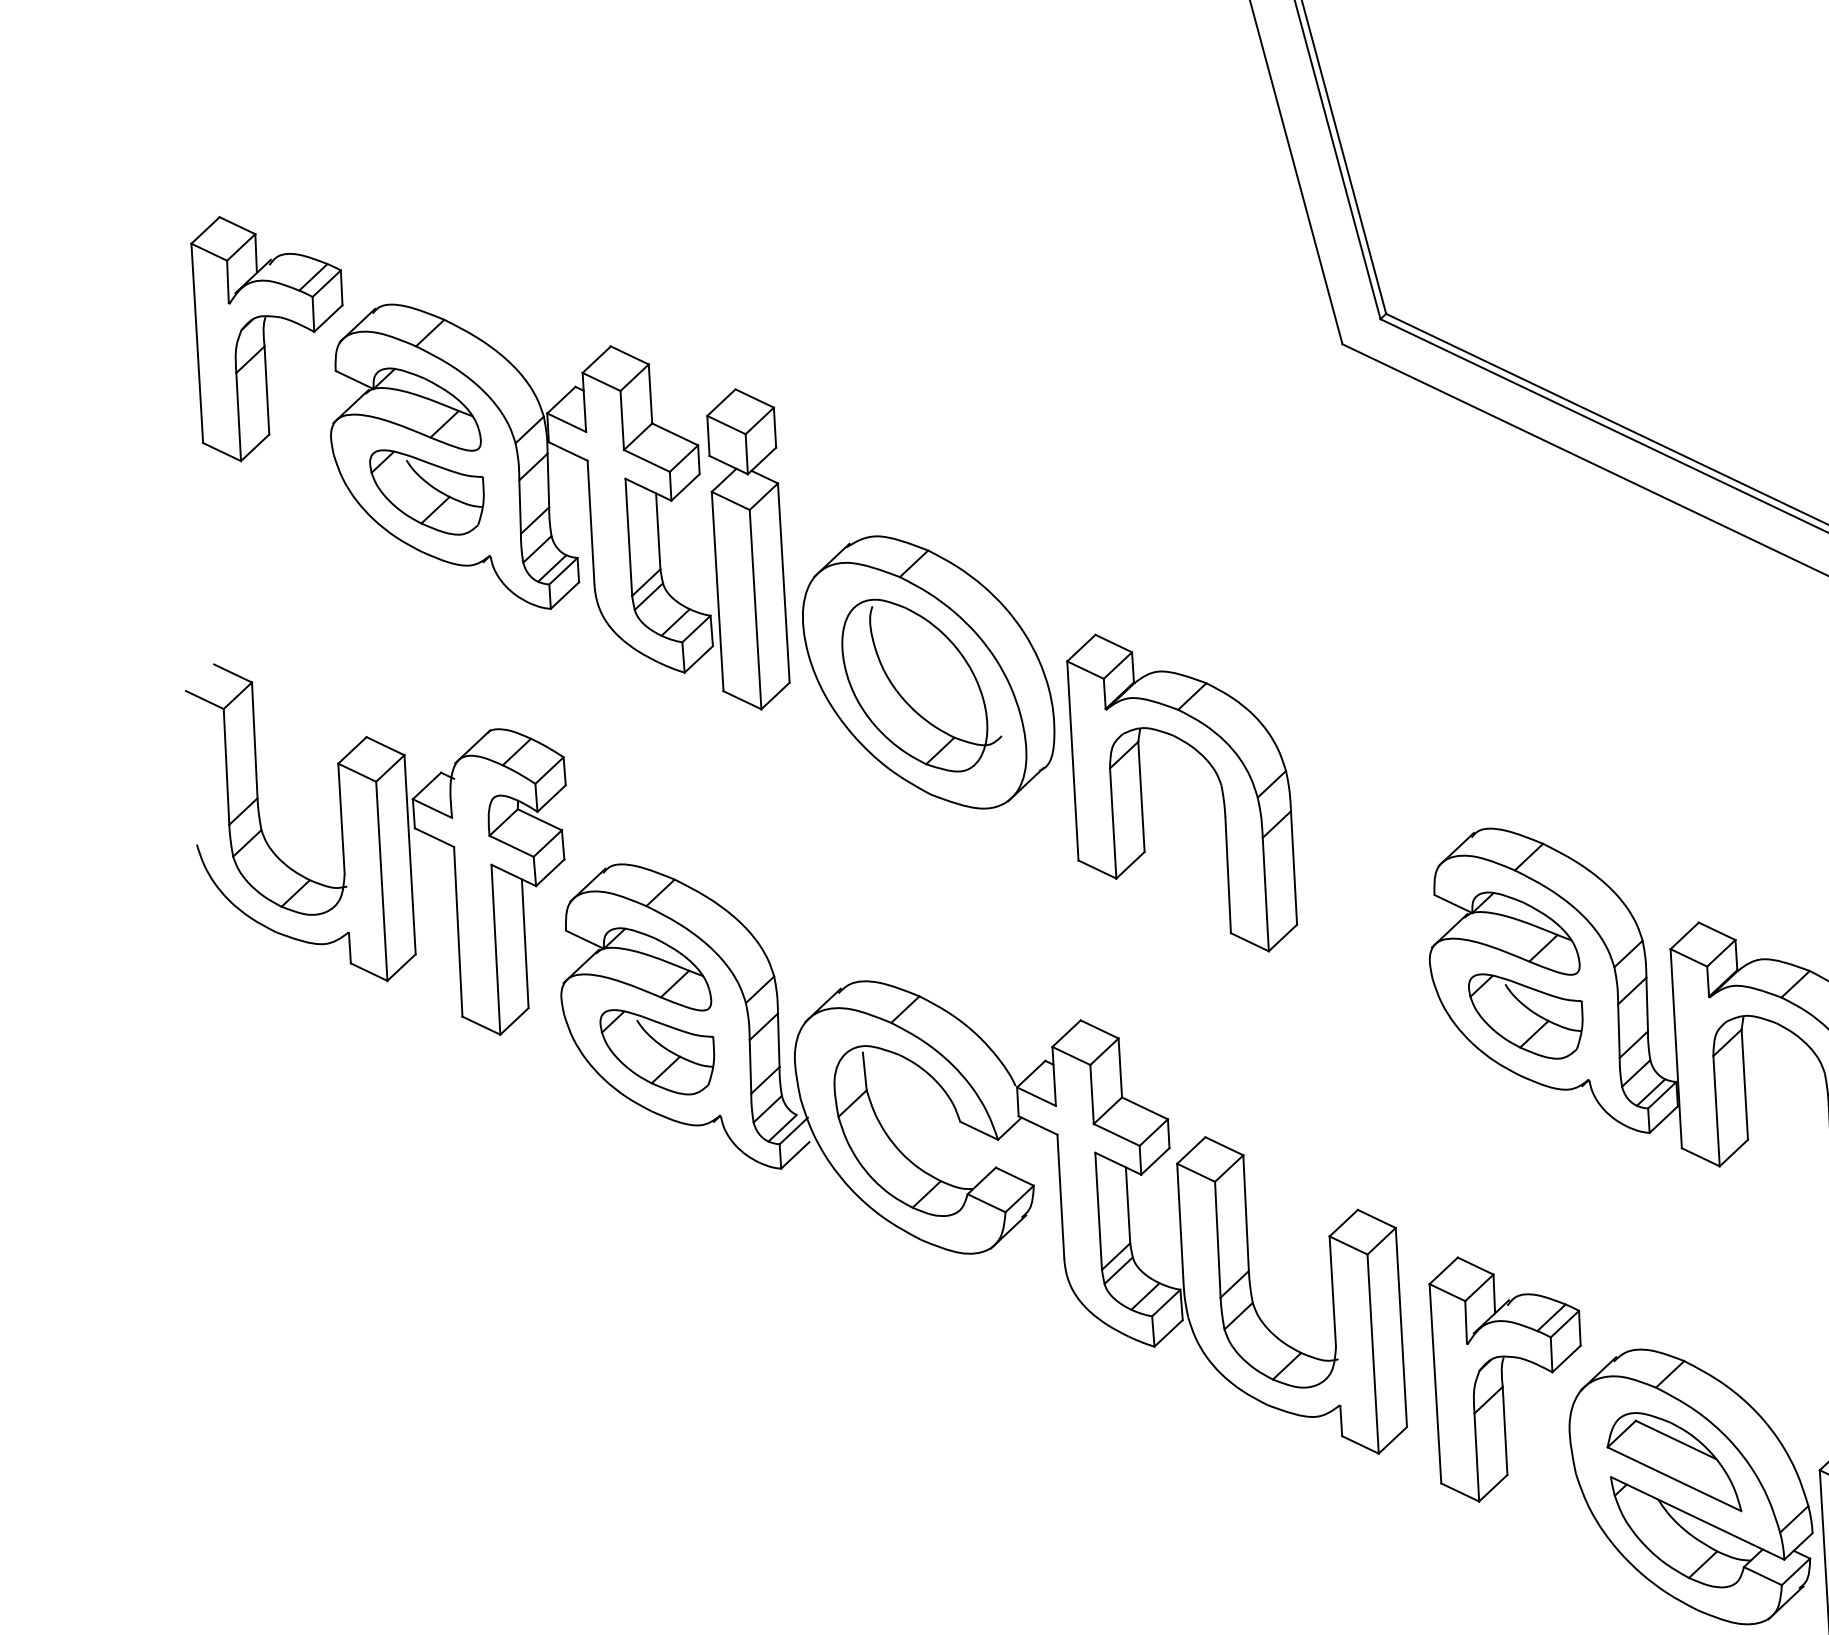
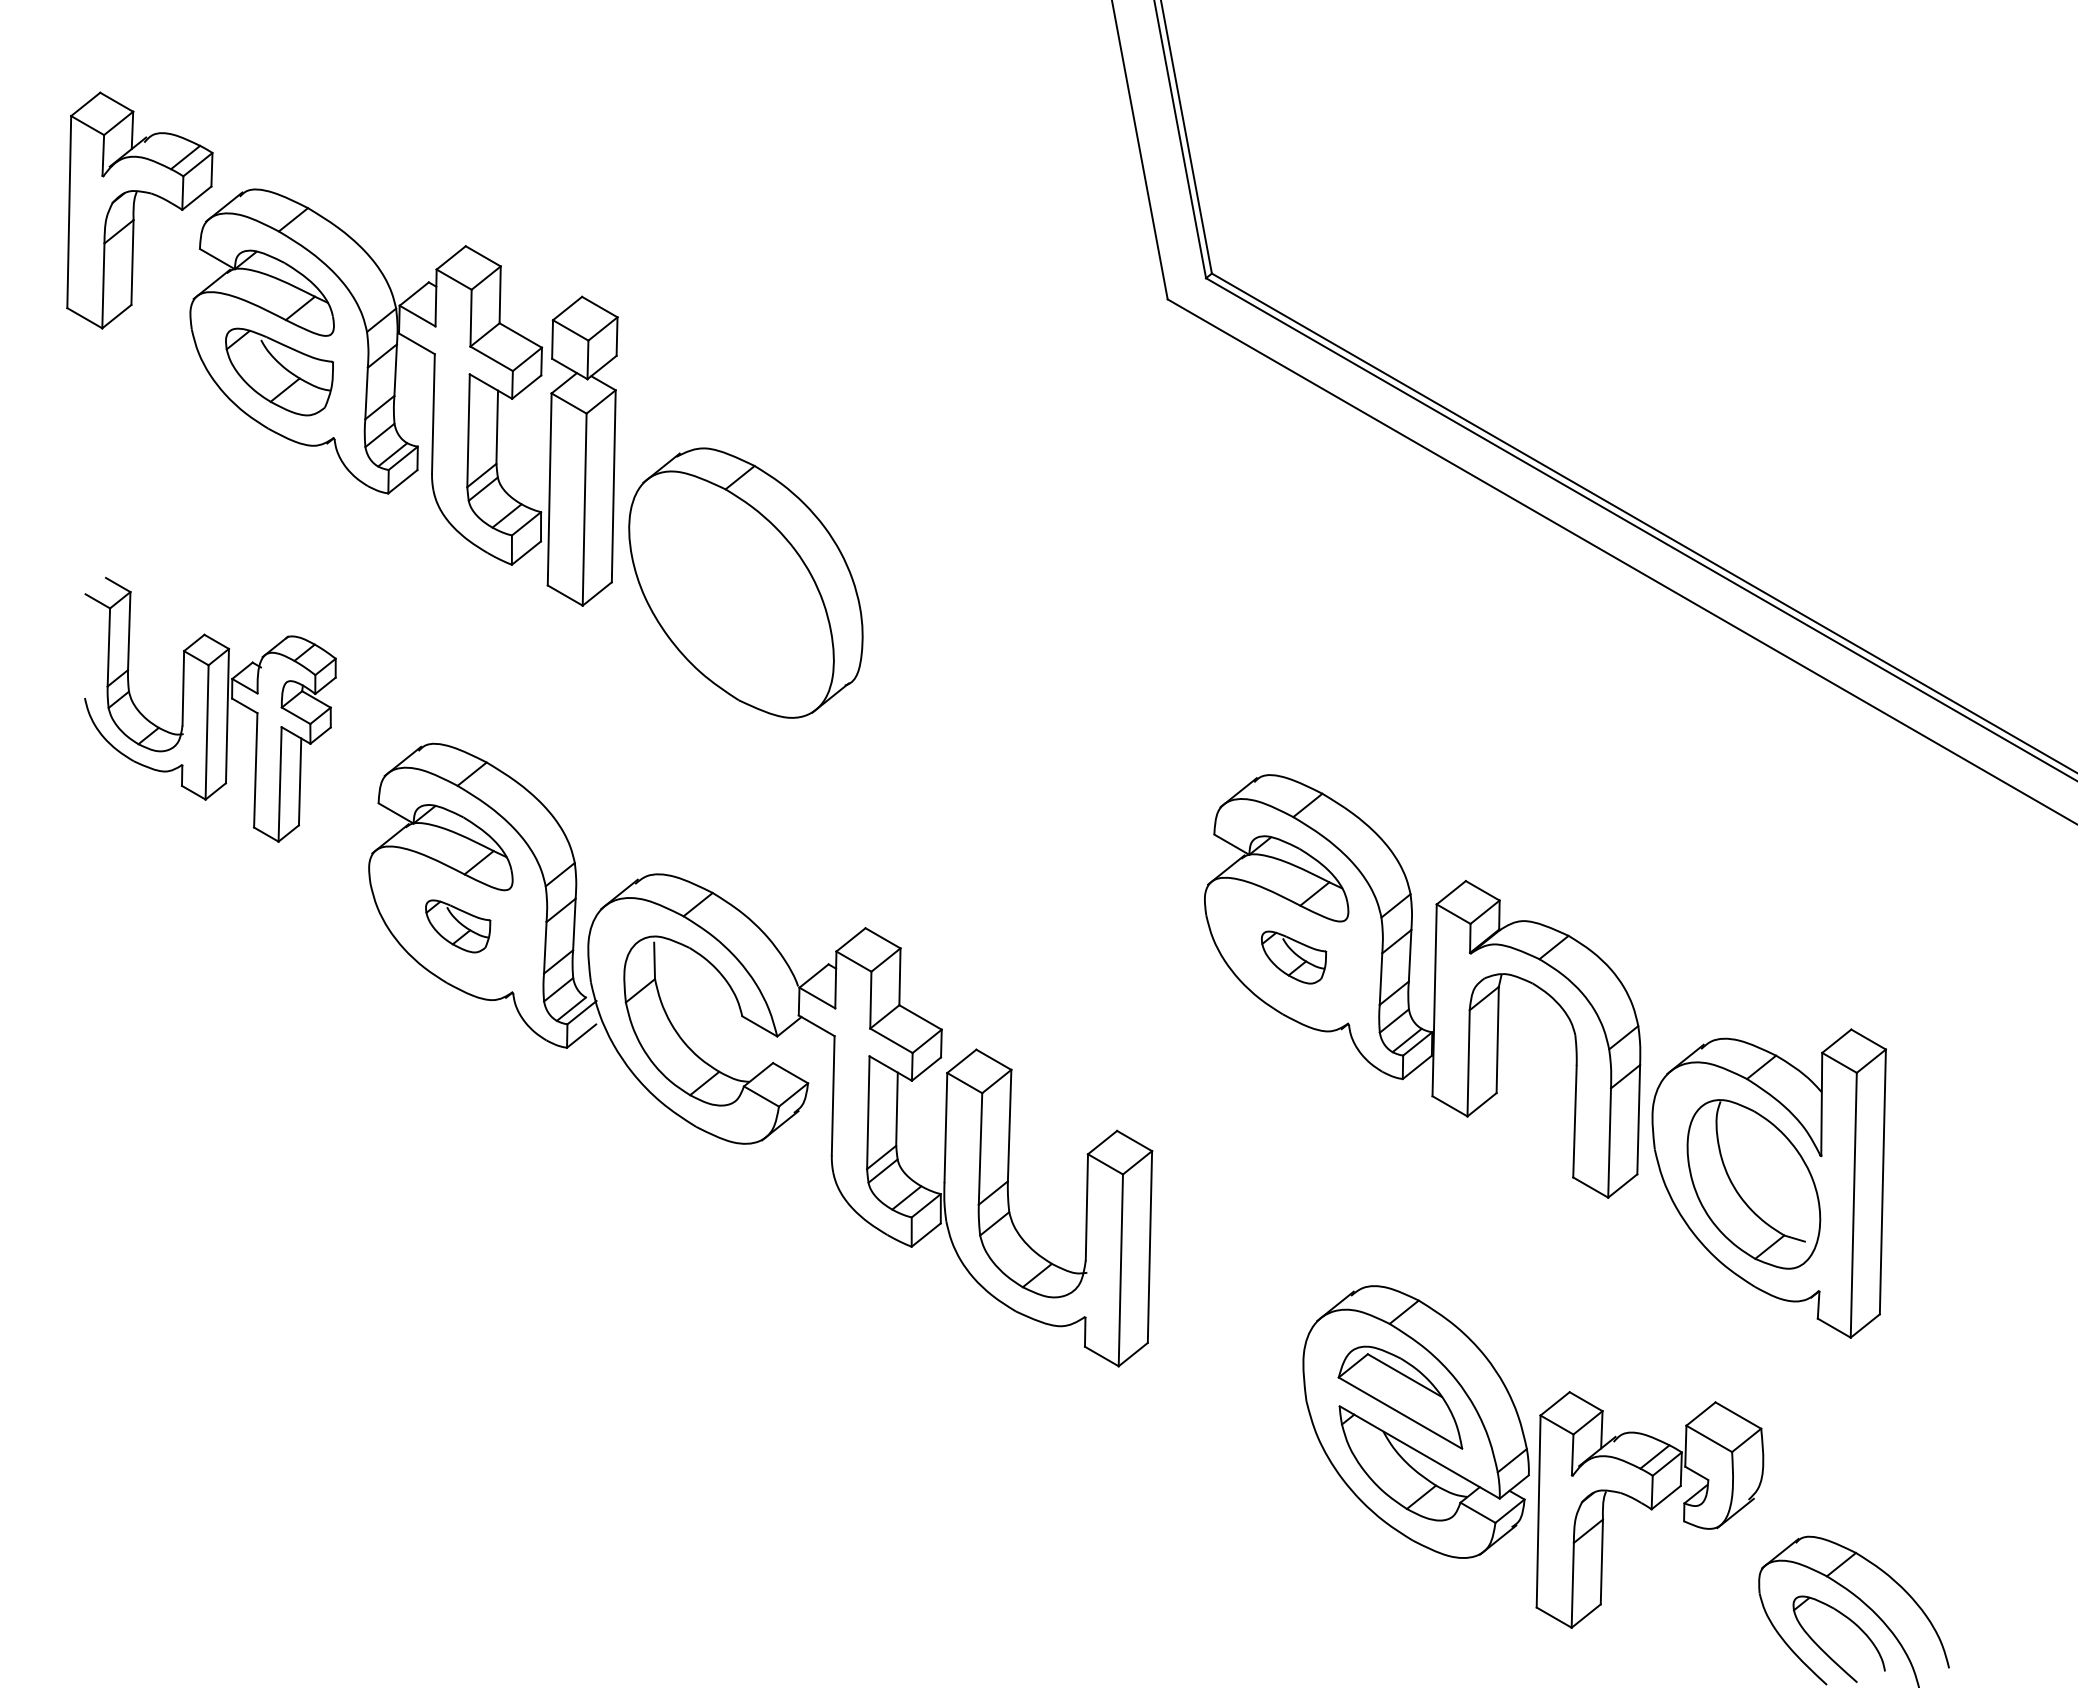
part: (920, 685) -> (737, 594), removed
part: (1214, 772) -> (1012, 700), removed
part: (384, 847) -> (210, 709), size x0.7
part: (1526, 1015) -> (1293, 957), size x0.6
part: (657, 1051) -> (457, 926), size x0.6
part: (1507, 1375) -> (1248, 1301), removed

